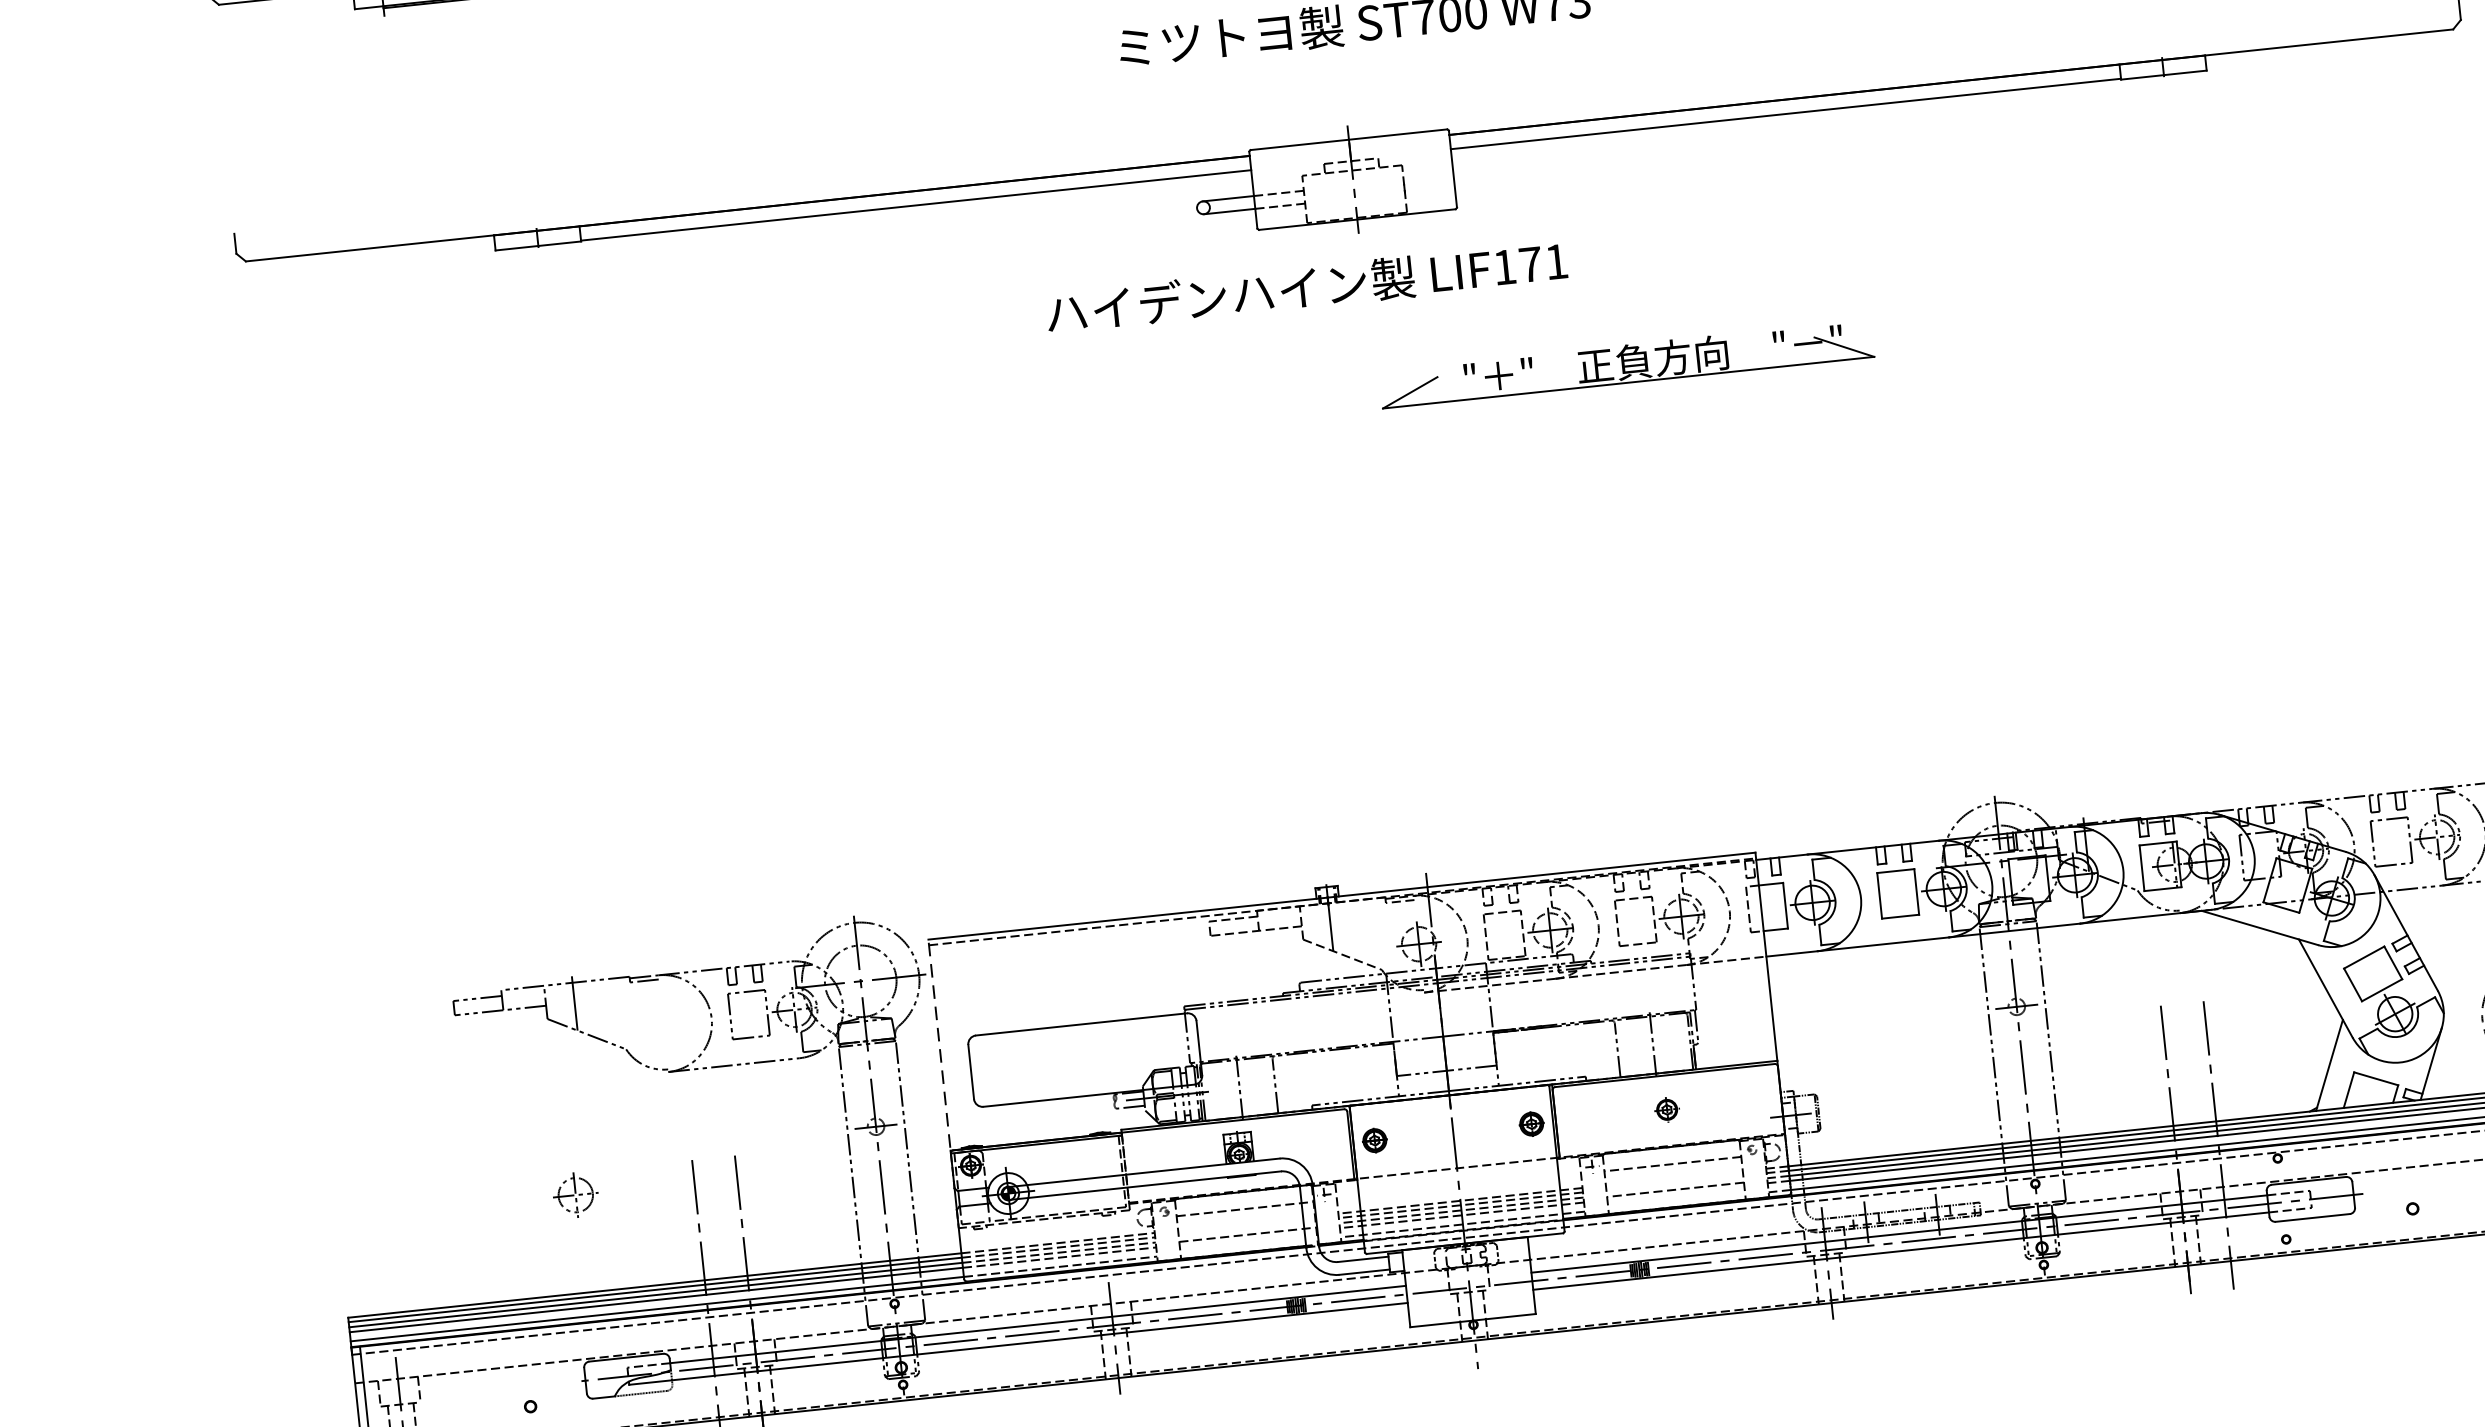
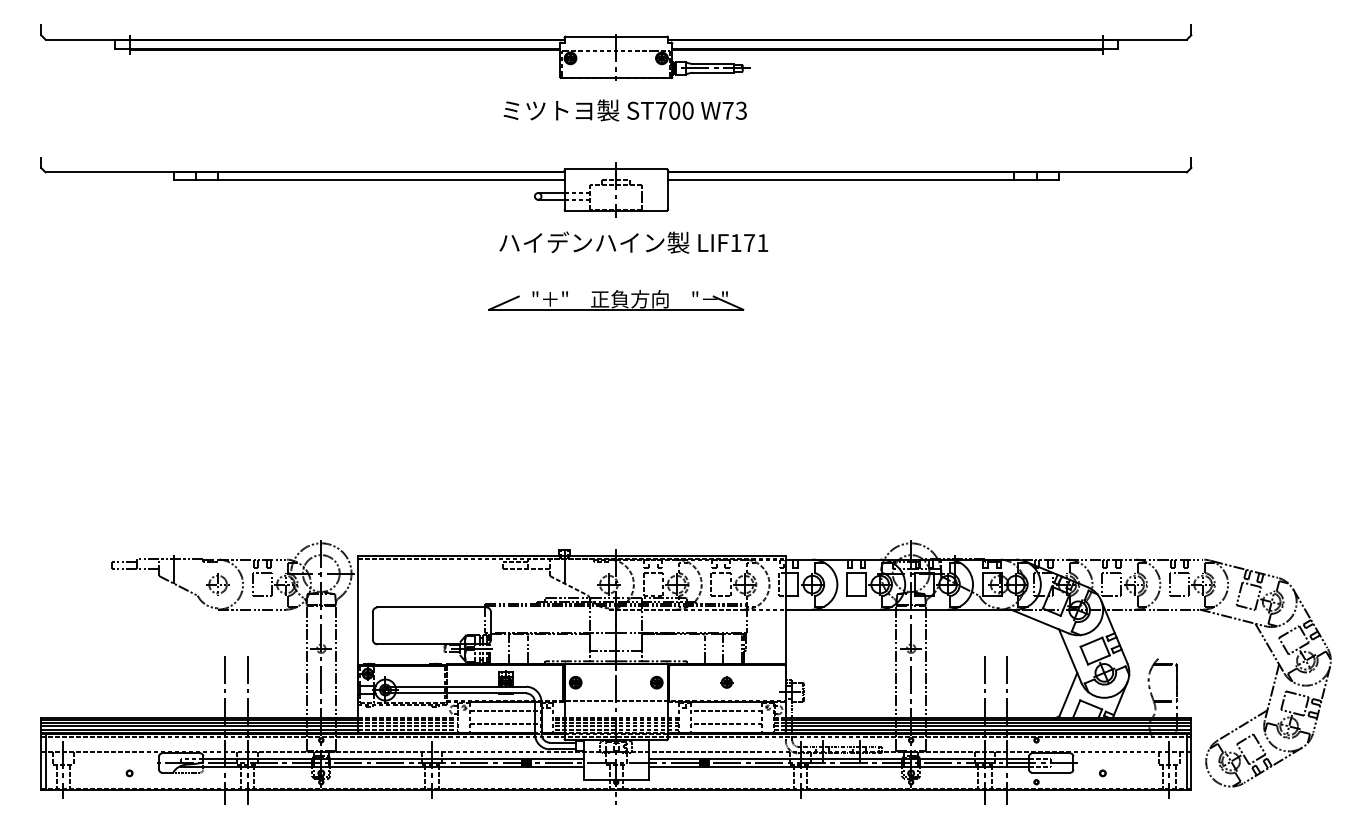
text: (1306, 287) -> (633, 242), moved
part: (1627, 364) -> (616, 300), moved
line: (939, 1043) -> (358, 609), dashed -> solid
part: (574, 1195) -> (217, 584), moved

